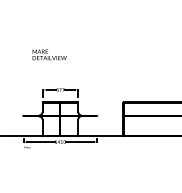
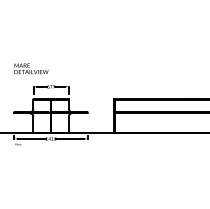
text: (49, 54) -> (31, 68), moved

